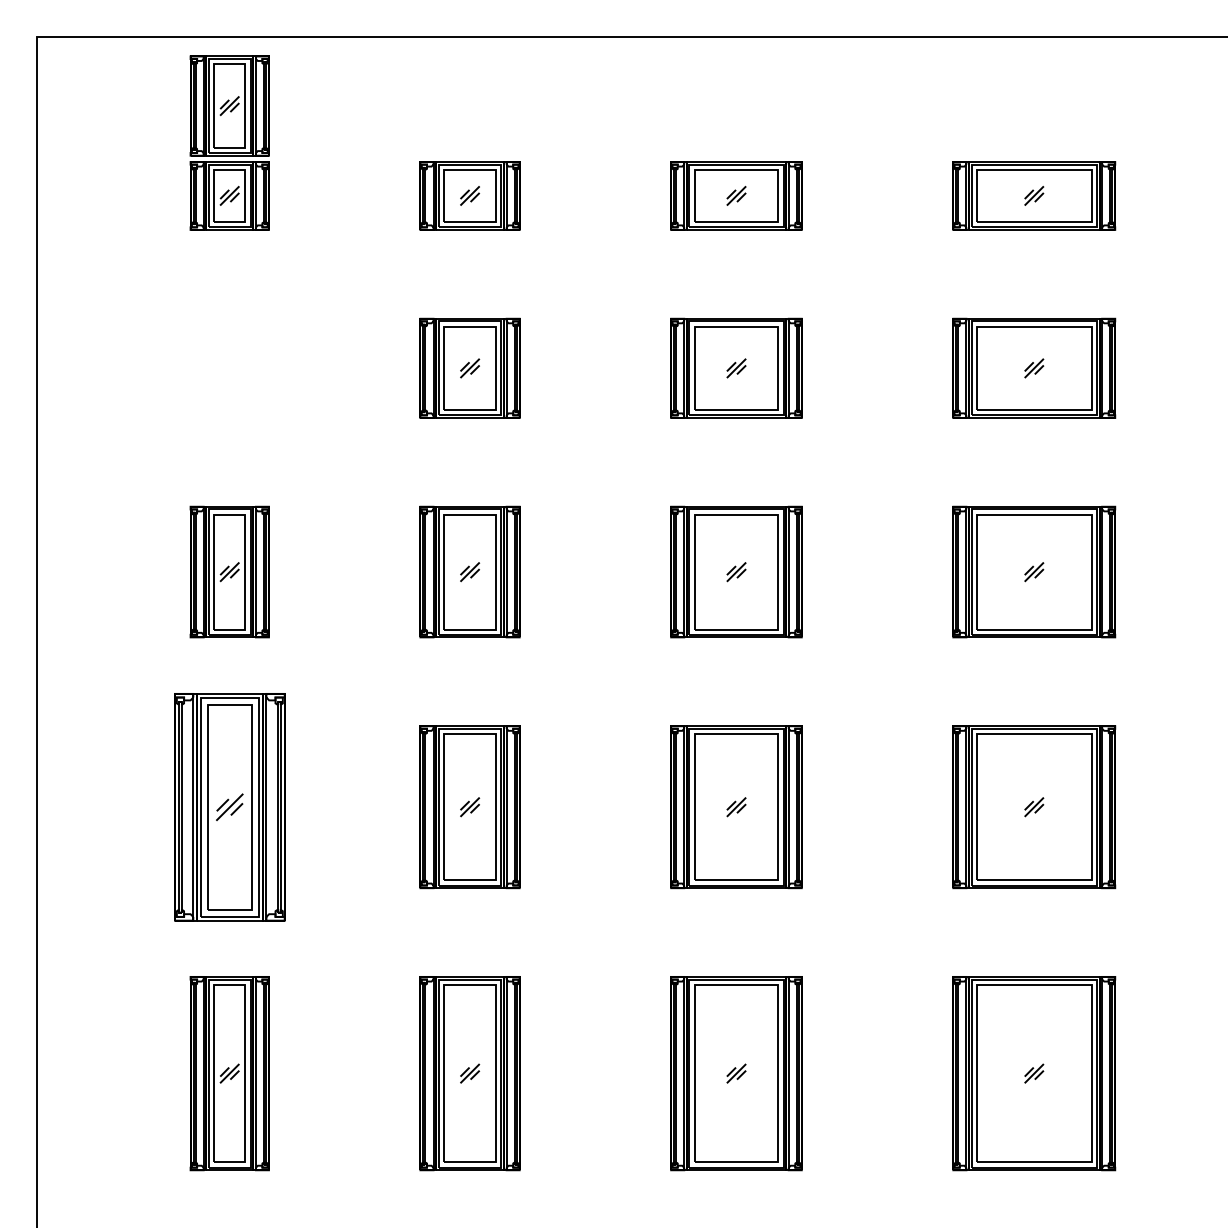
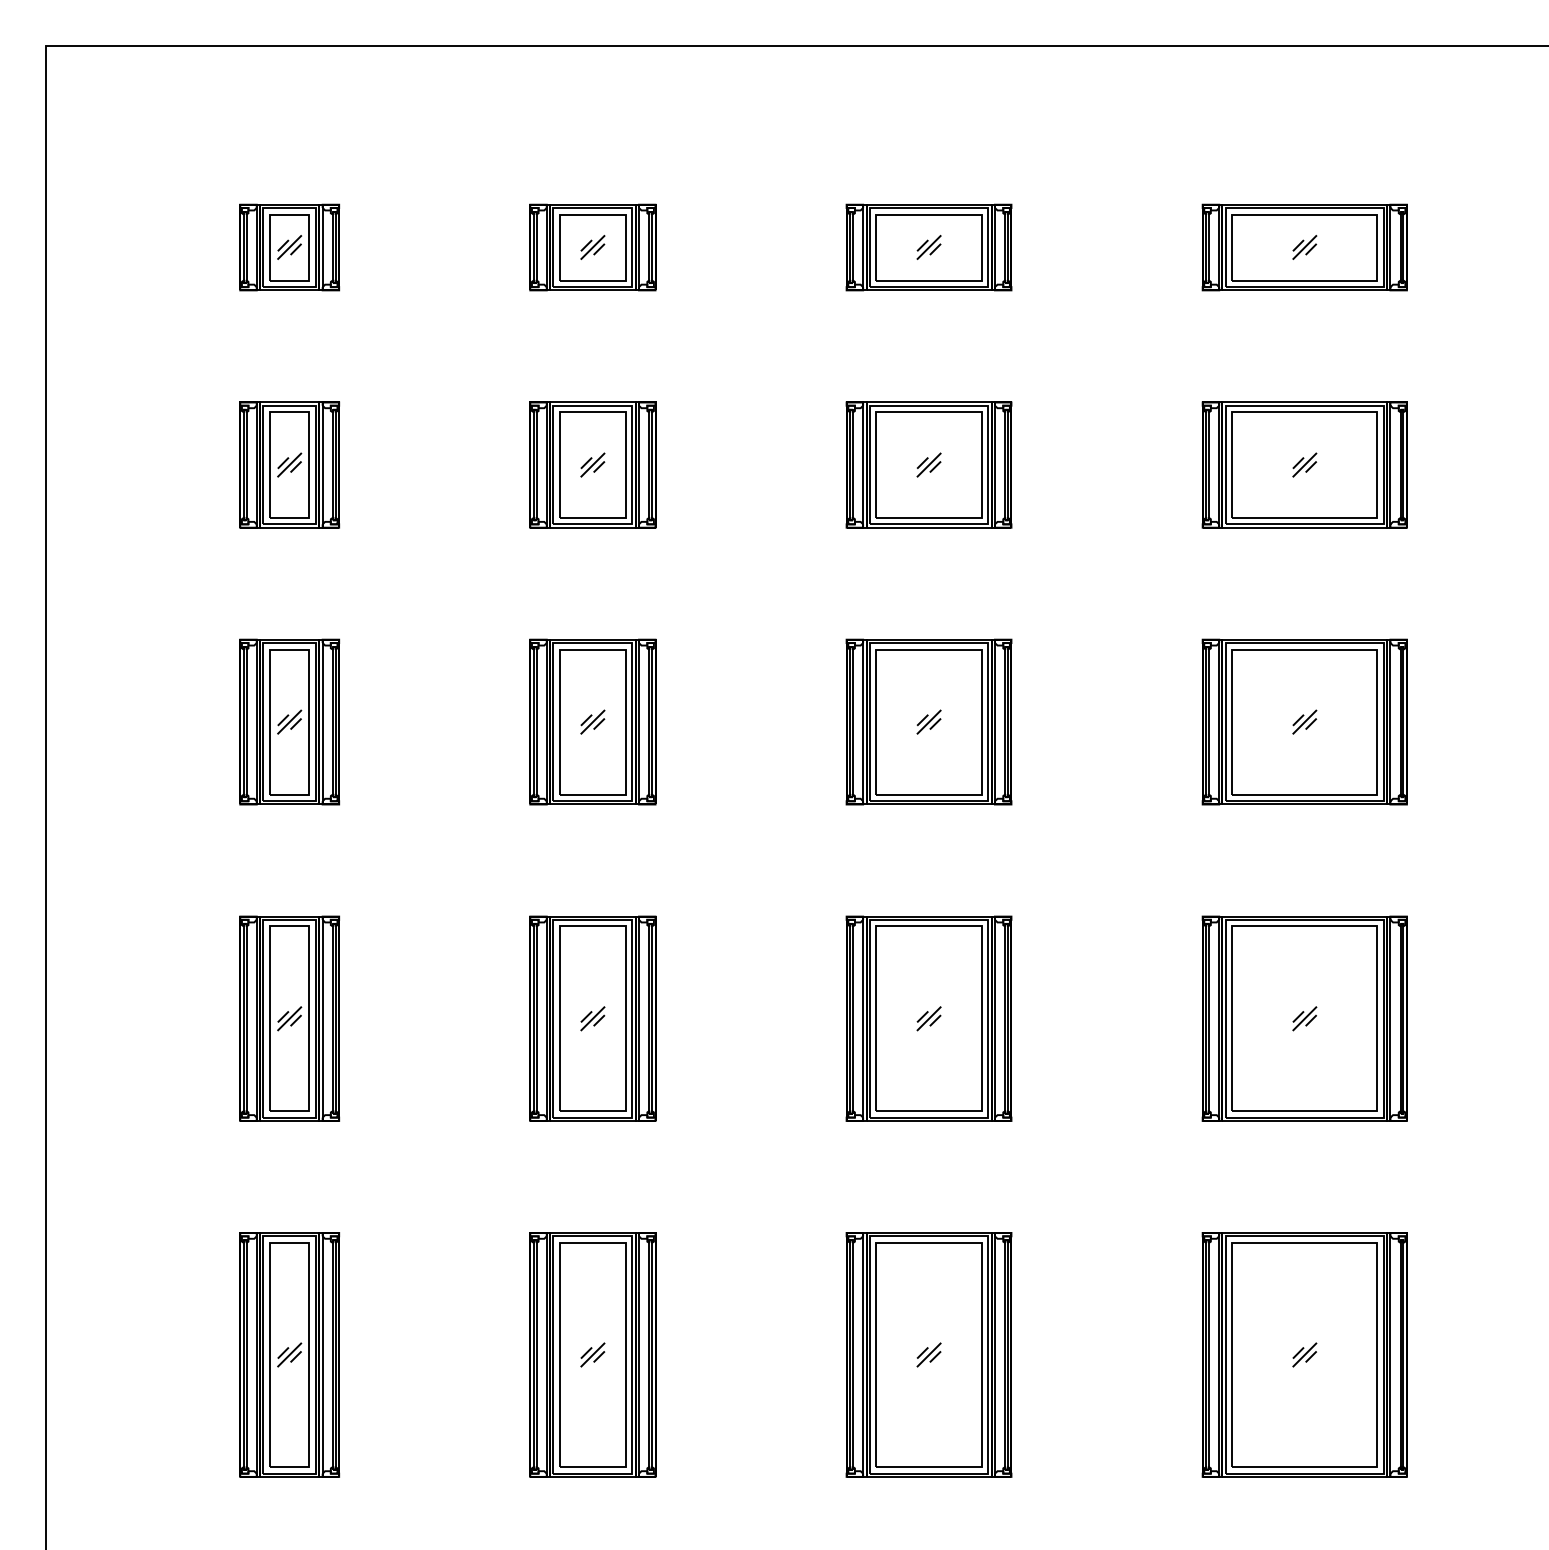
part: (229, 105) -> (289, 464), moved
part: (229, 806) -> (289, 1018), size x0.71

